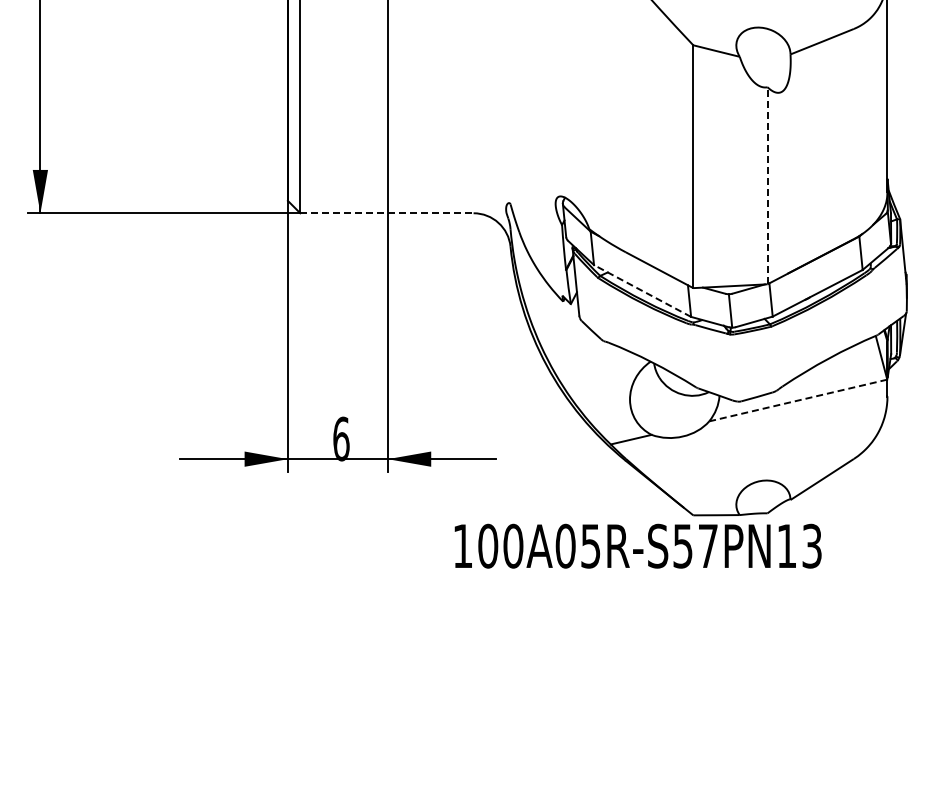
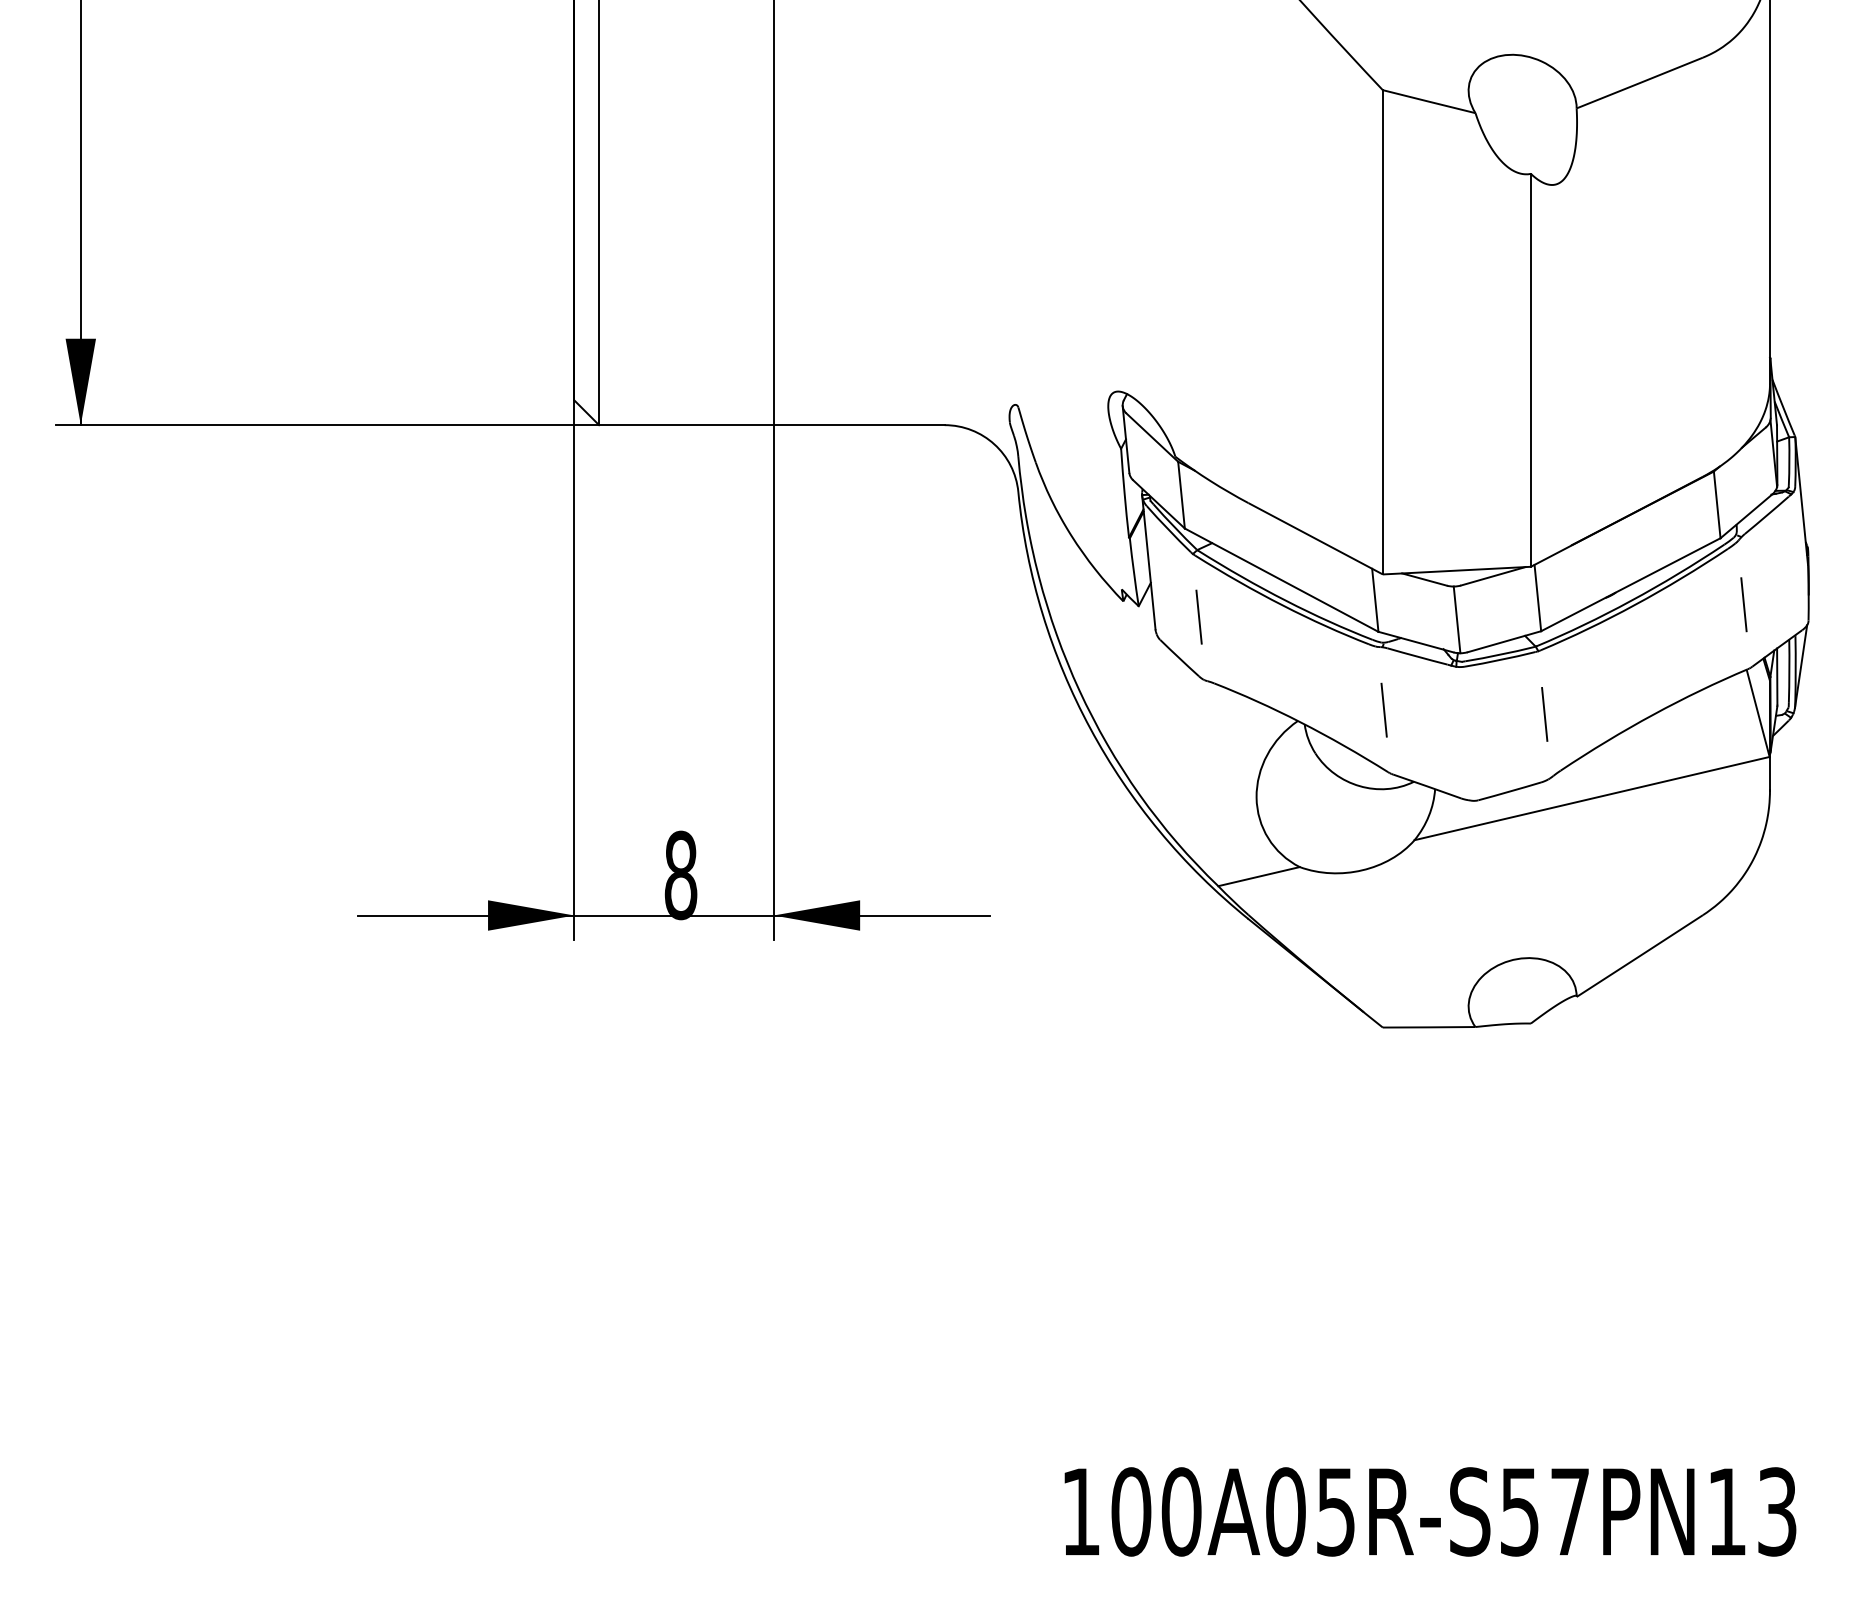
line: (767, 185) -> (1530, 369), dashed -> solid
line: (386, 213) -> (770, 425), dashed -> solid
line: (642, 290) -> (1281, 579), dashed -> solid
line: (874, 303) -> (1744, 605), added
line: (600, 309) -> (1197, 617), added
line: (693, 356) -> (1383, 710), added
line: (774, 358) -> (1544, 714), added
line: (797, 400) -> (1590, 798), dashed -> solid
text: (341, 438) -> (681, 874), 6 -> 8
text: (637, 545) -> (1429, 1510), moved

